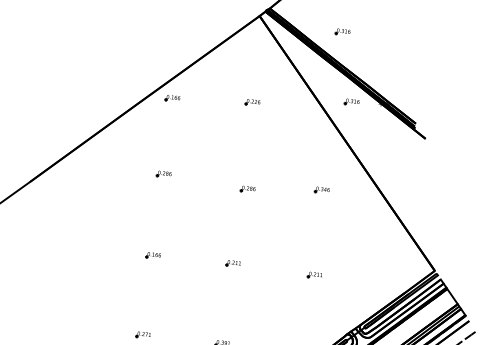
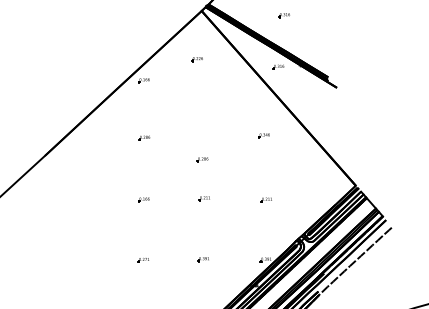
part: (341, 32) -> (283, 15), moved
part: (251, 102) -> (196, 59), moved
part: (247, 189) -> (202, 159), moved

